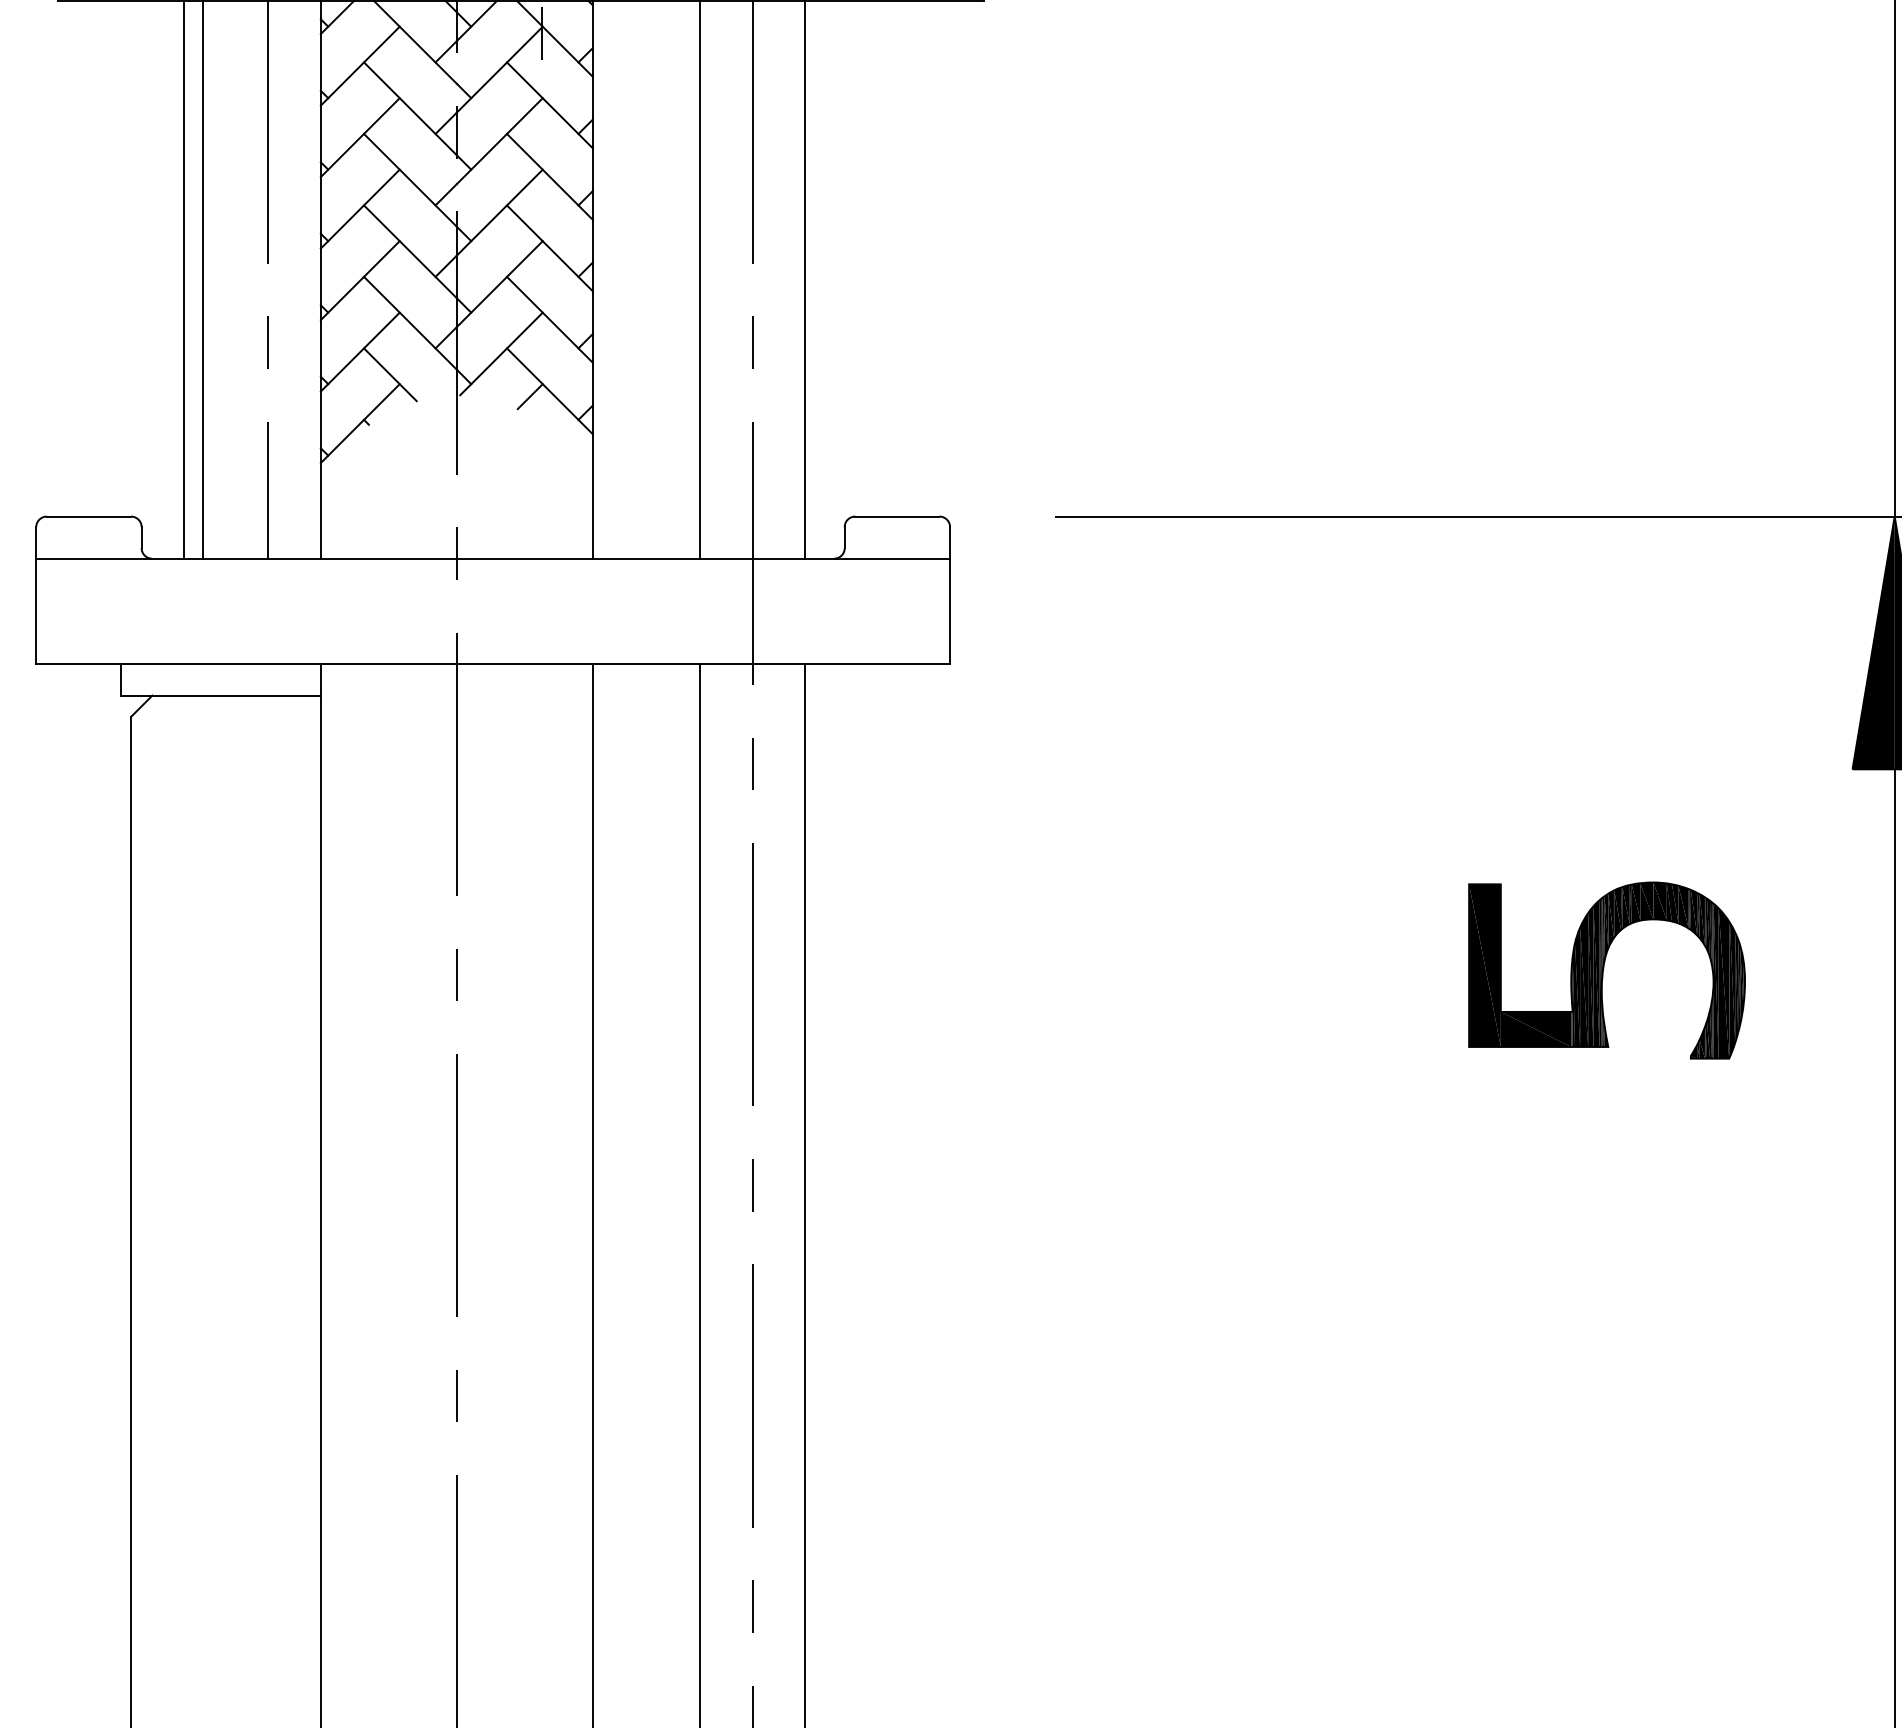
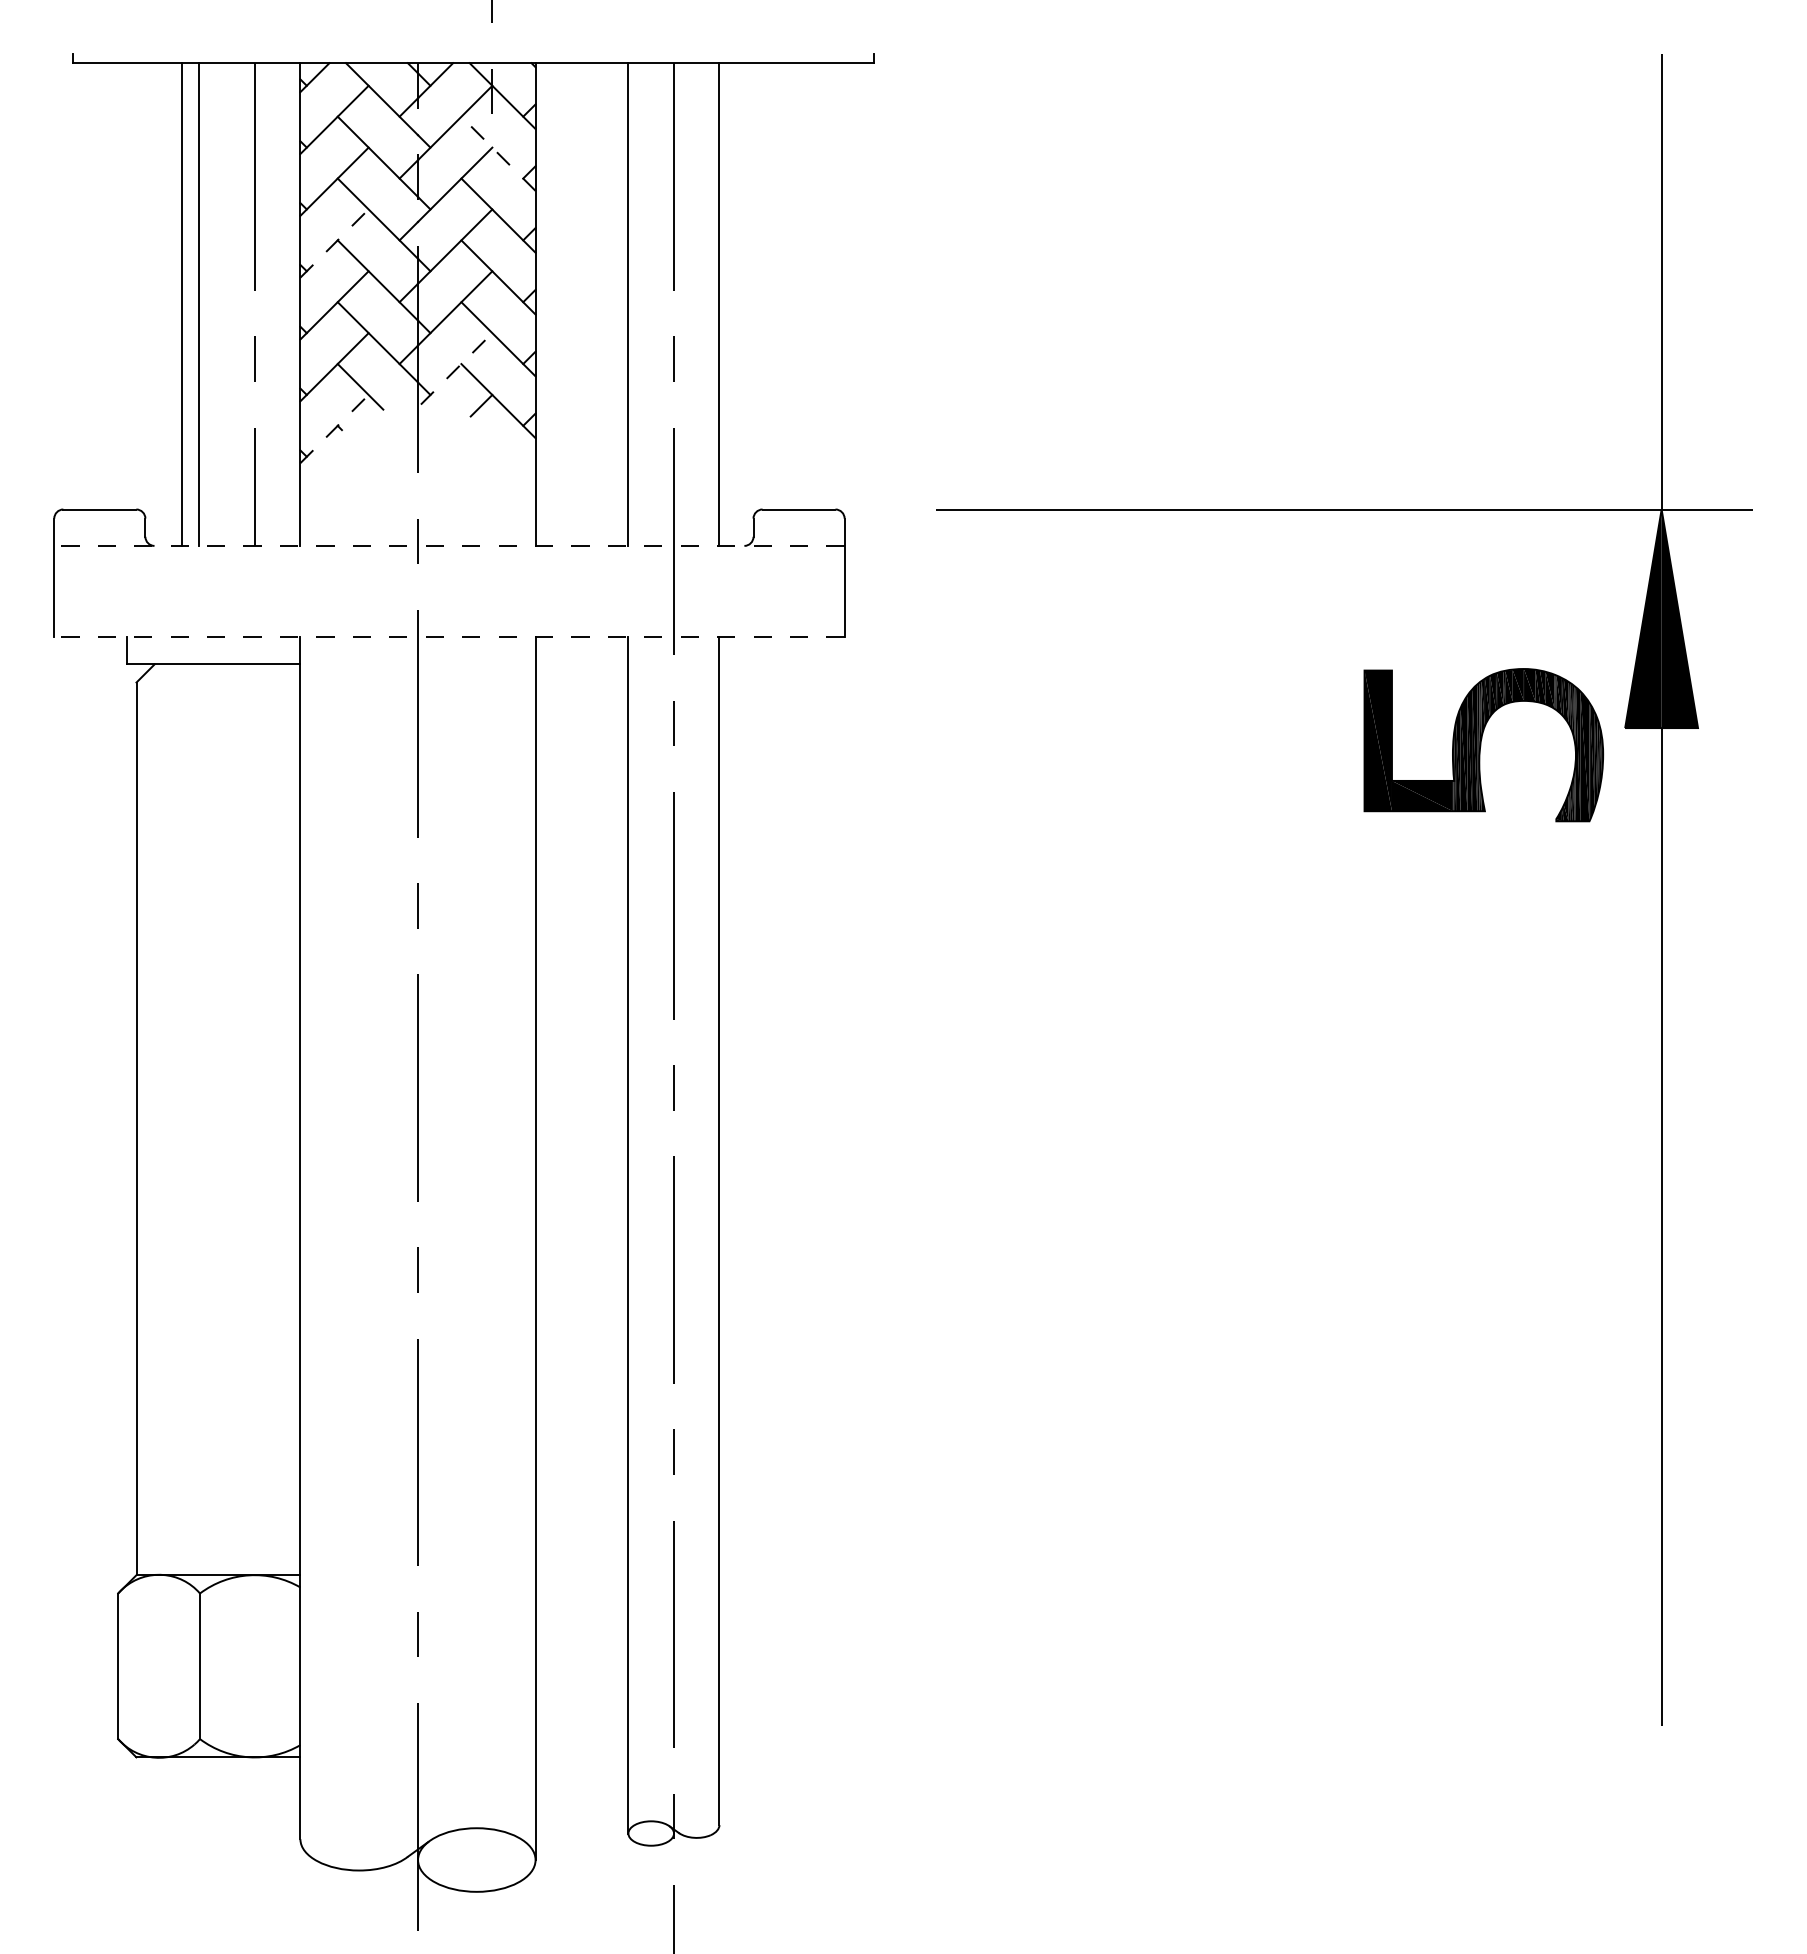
line: (549, 104) -> (498, 153), solid -> dashed
line: (360, 209) -> (334, 243), solid -> dashed
line: (501, 353) -> (456, 368), solid -> dashed
line: (360, 422) -> (334, 428), solid -> dashed
line: (492, 558) -> (448, 545), solid -> dashed
line: (492, 664) -> (448, 637), solid -> dashed
part: (1606, 970) -> (1483, 745), moved

